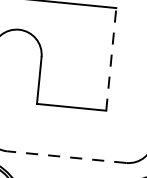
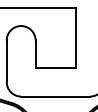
line: (110, 58) -> (75, 37), dashed -> solid
line: (66, 156) -> (55, 96), dashed -> solid

